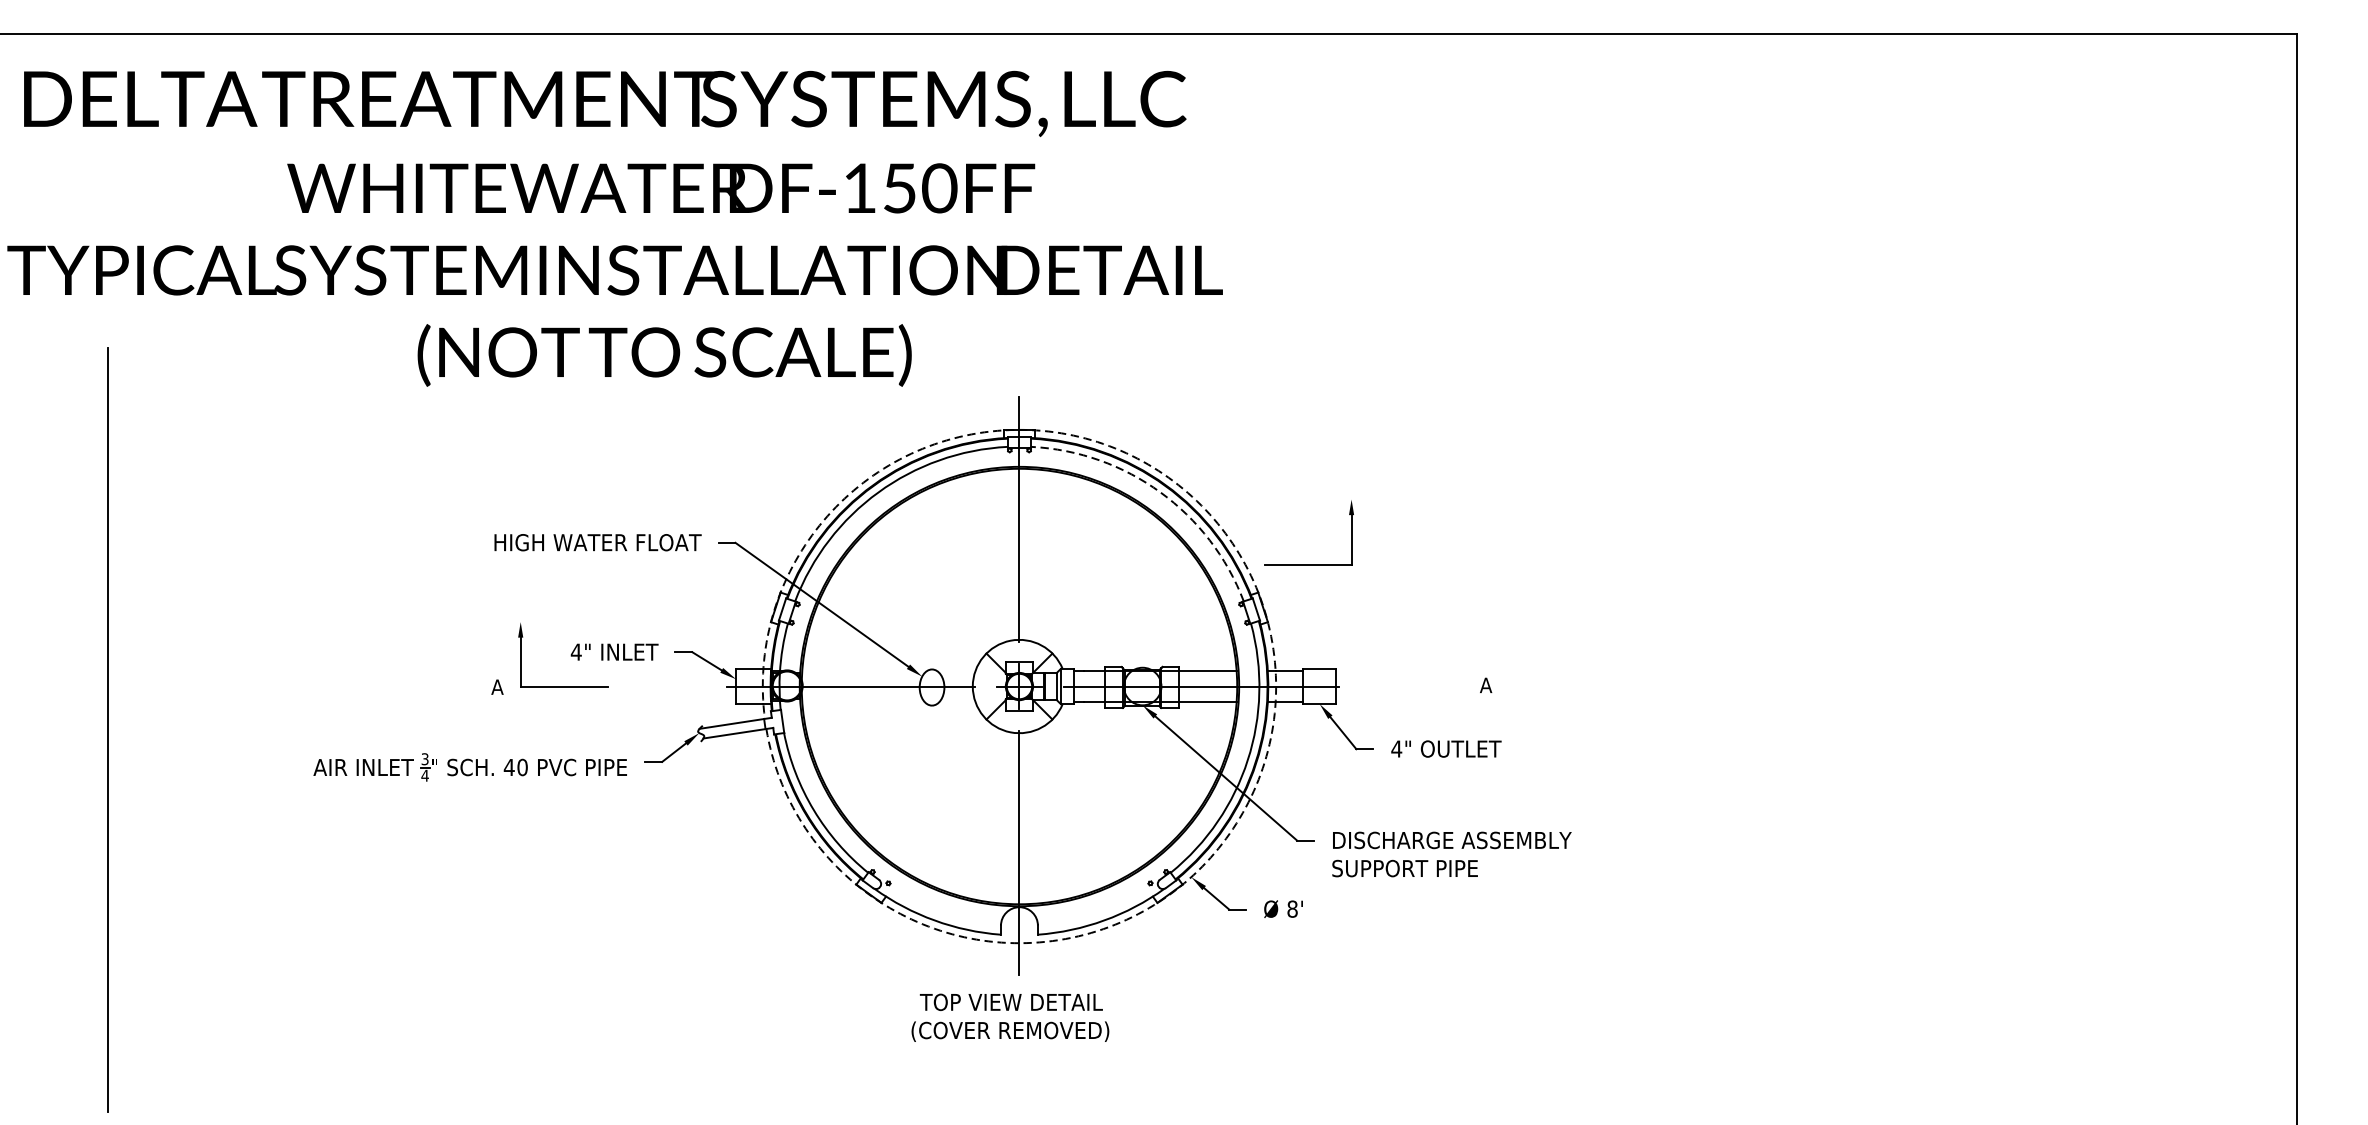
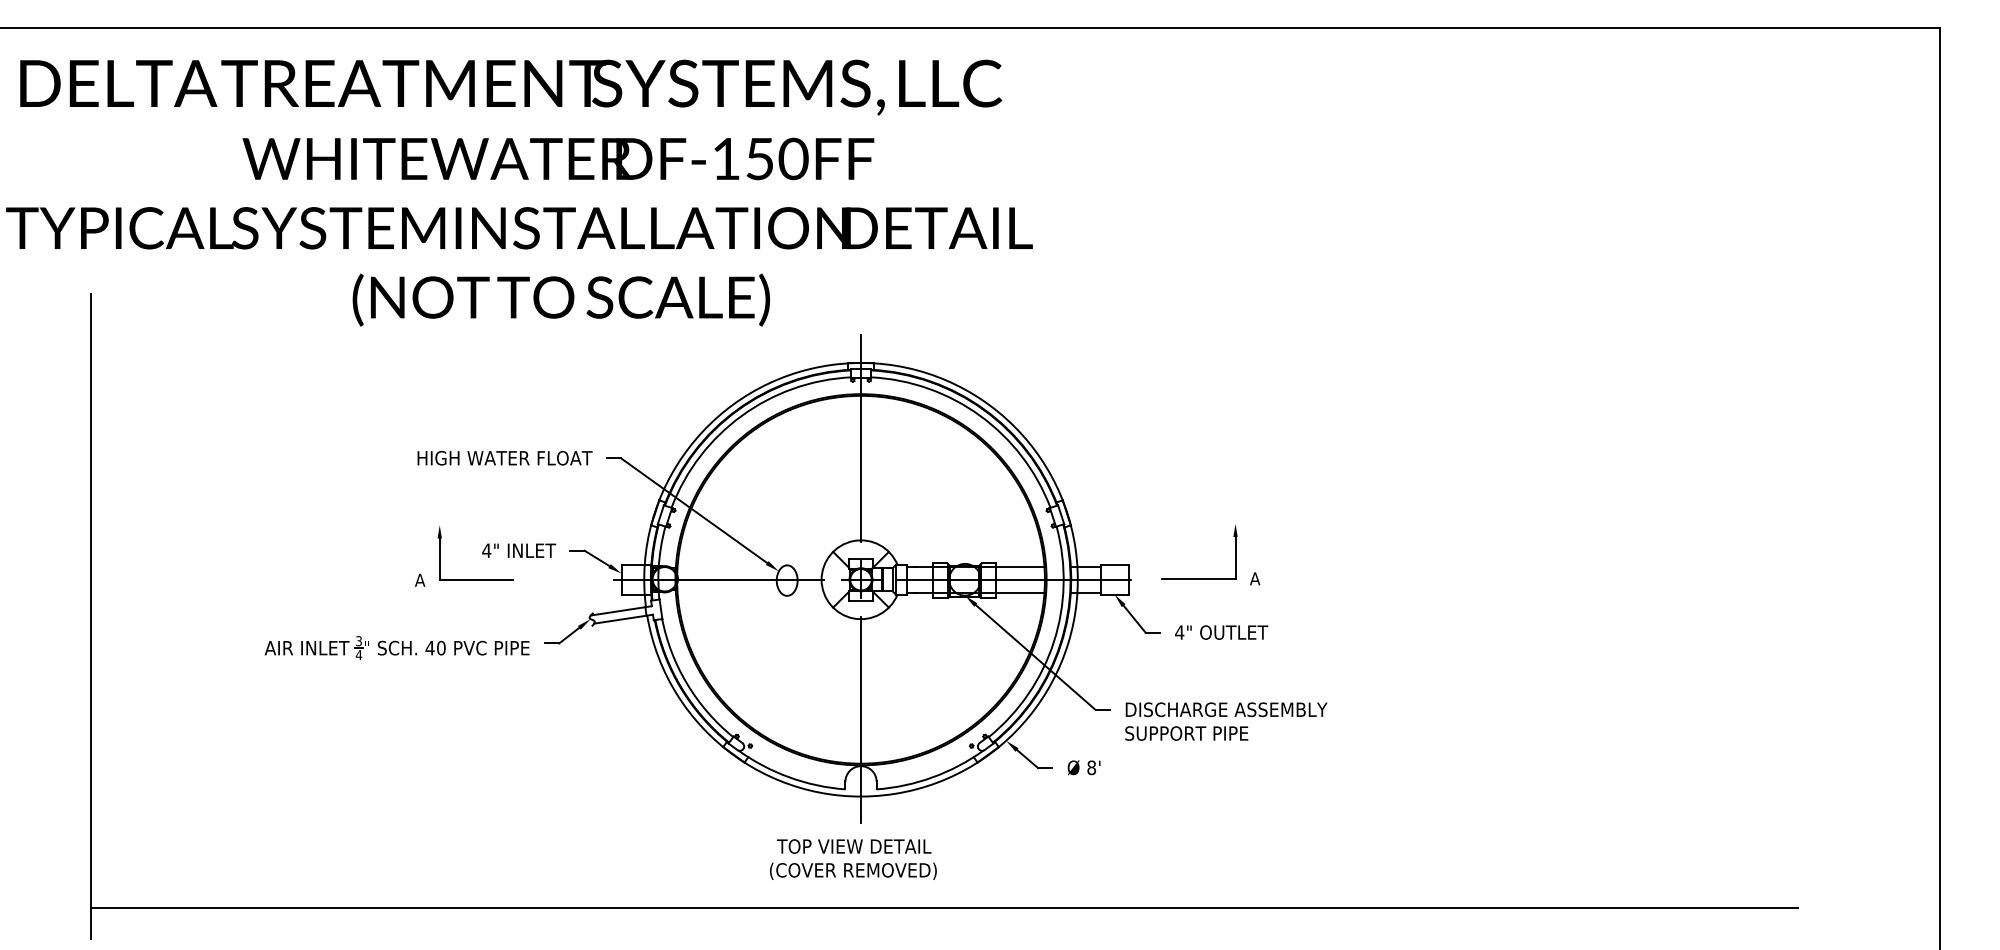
arc: (1160, 492) -> (980, 415), dashed -> solid
part: (1308, 564) -> (1199, 578), moved
arc: (1273, 649) -> (1075, 548), dashed -> solid
line: (1118, 1075) -> (944, 908), added

